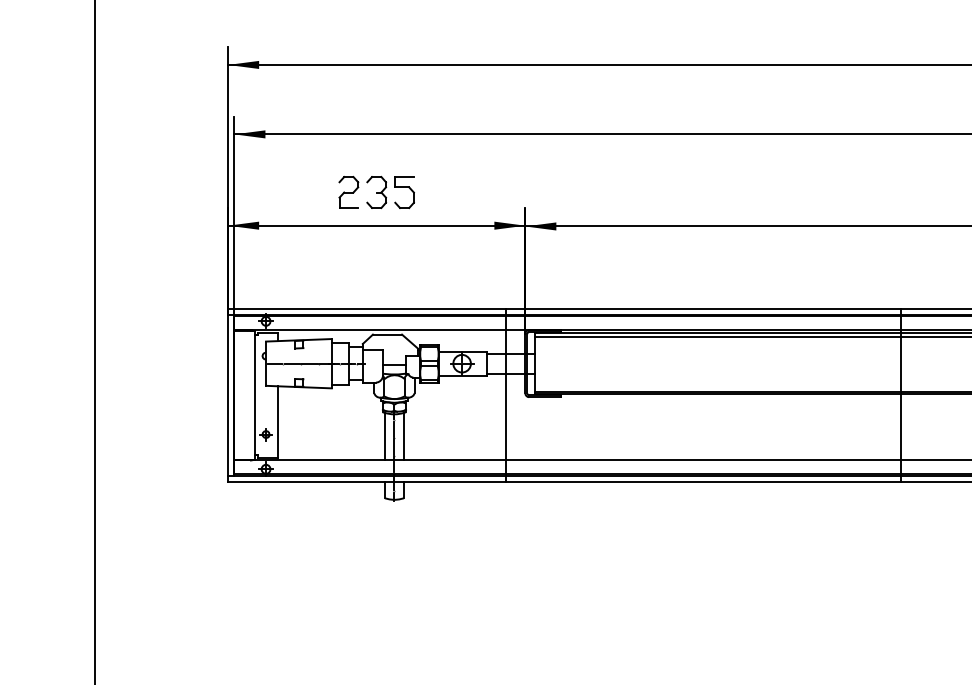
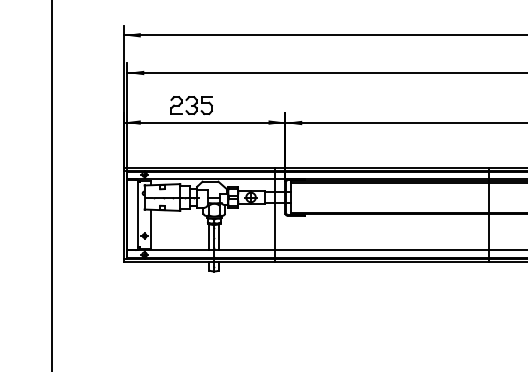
part: (376, 192) -> (191, 105), moved

